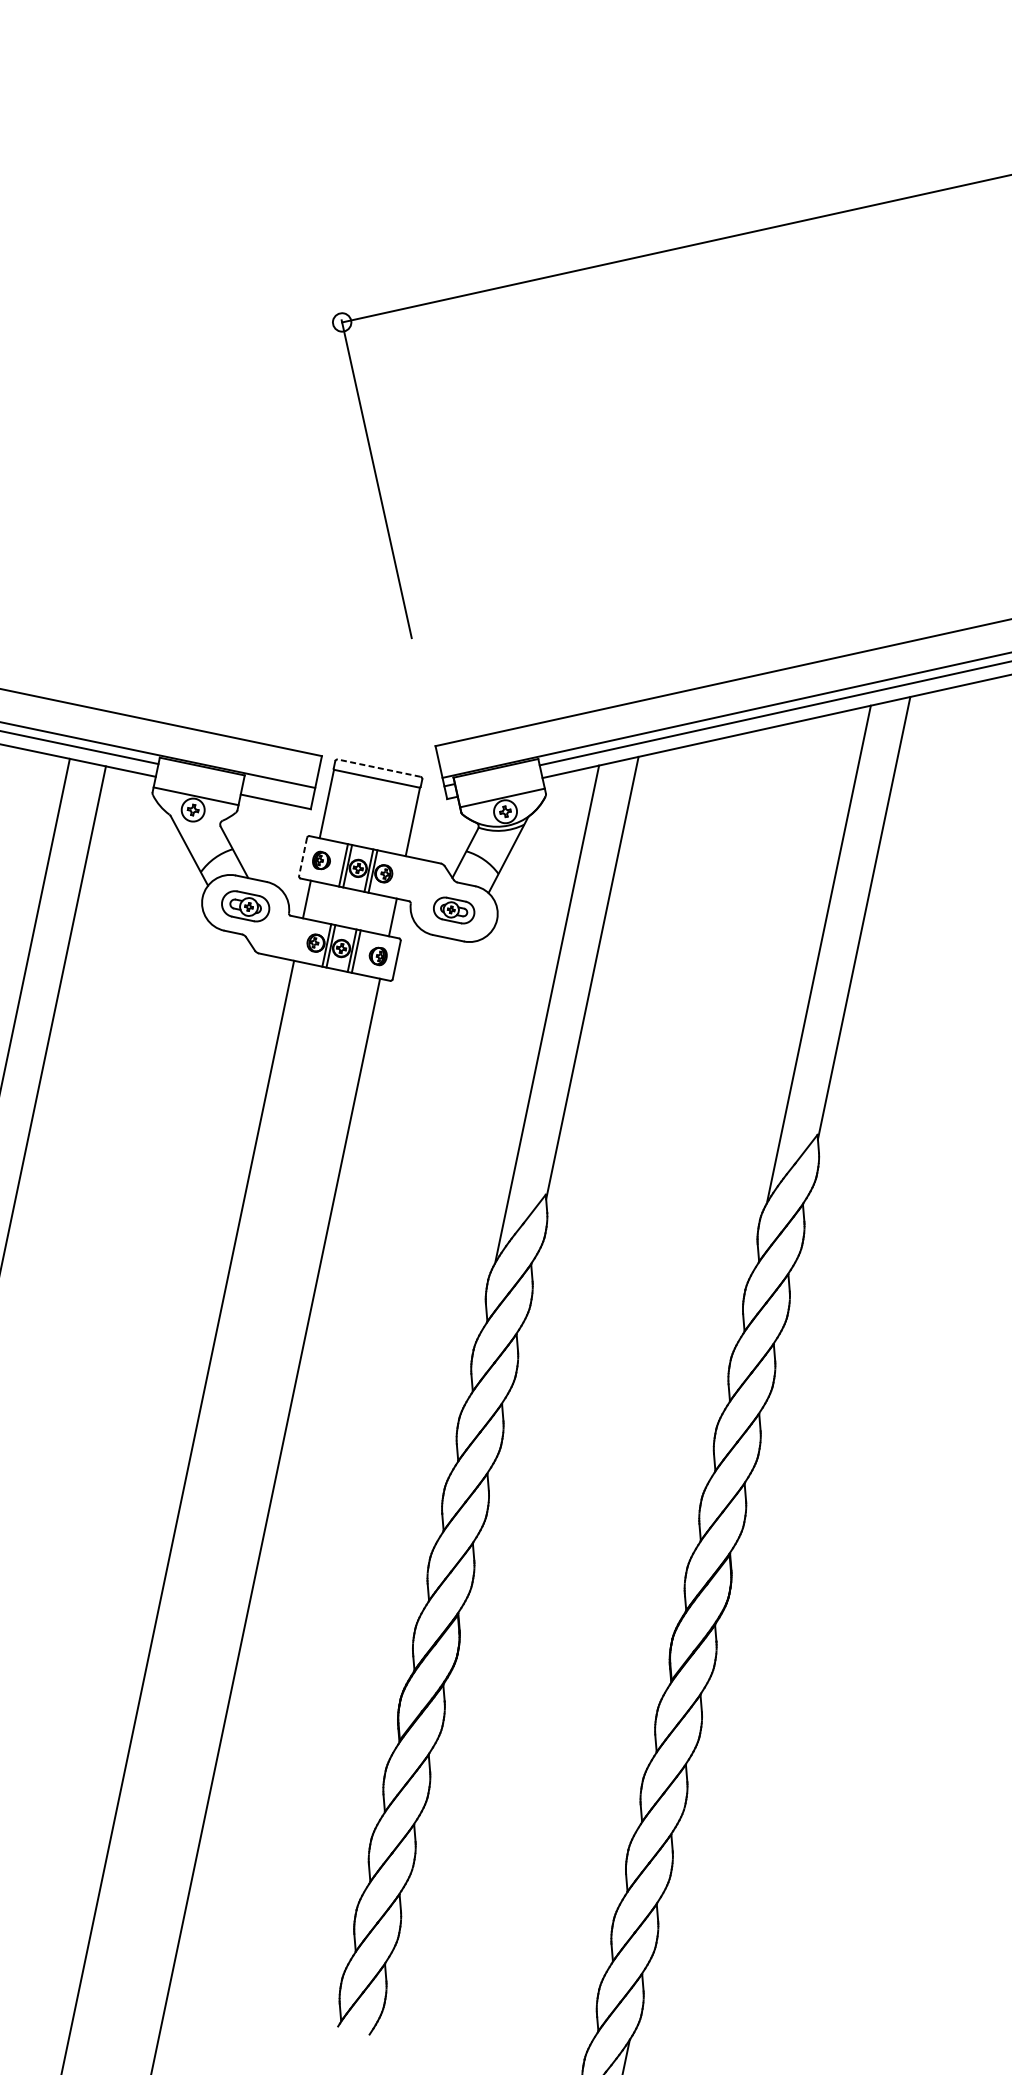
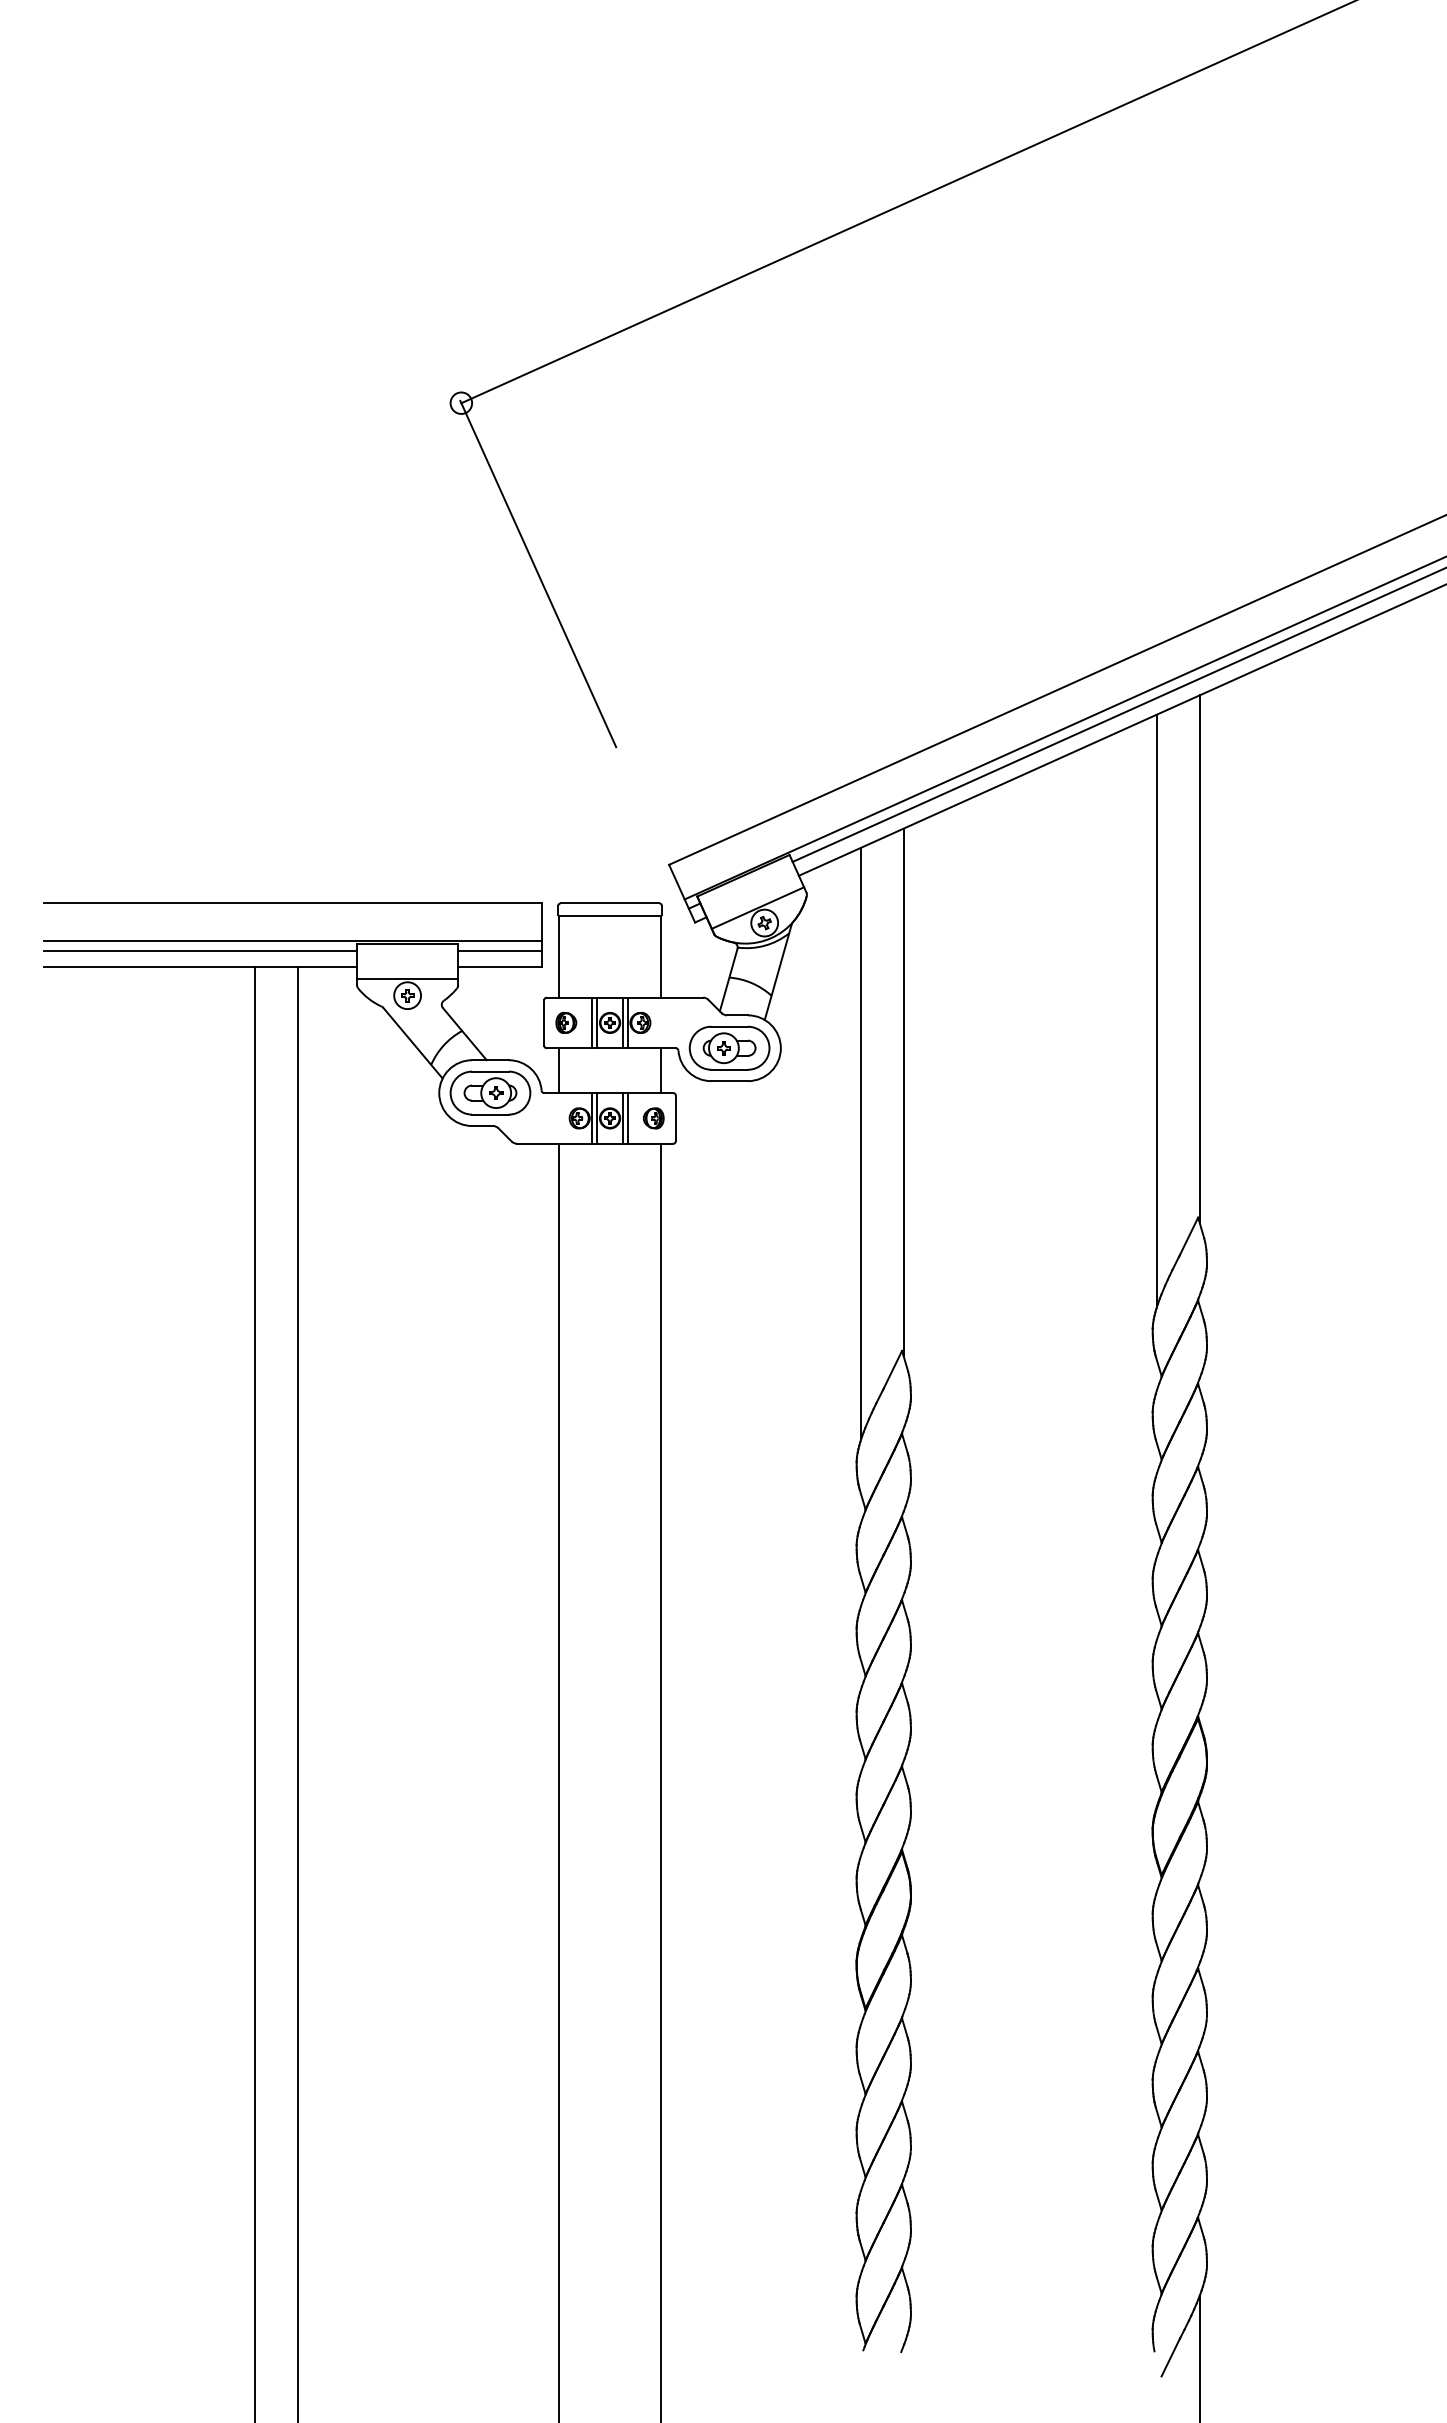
line: (378, 768) -> (609, 903), dashed -> solid
line: (278, 789) -> (499, 951), added
line: (303, 856) -> (544, 1022), dashed -> solid
part: (245, 905) -> (490, 1092), size x1.43
part: (454, 909) -> (729, 1047), size x1.67

